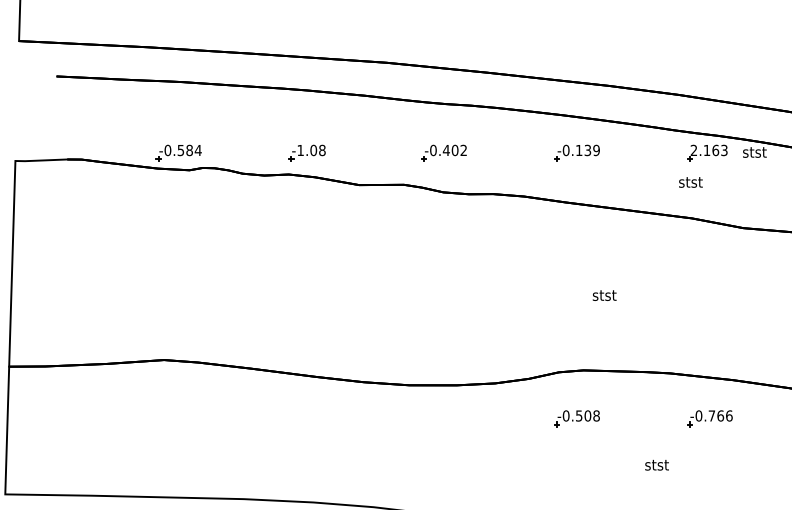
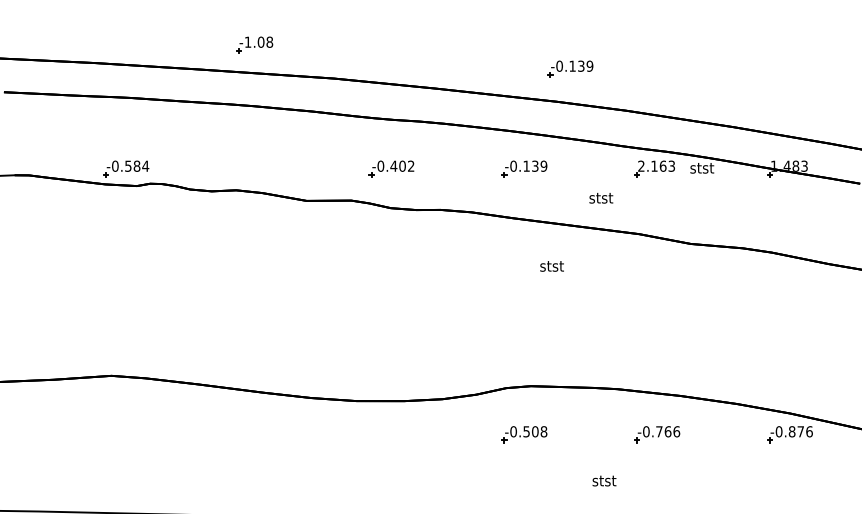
part: (623, 52) -> (570, 68), added
part: (307, 152) -> (254, 44), moved
text: (691, 182) -> (601, 198), moved
text: (604, 295) -> (551, 266), moved

